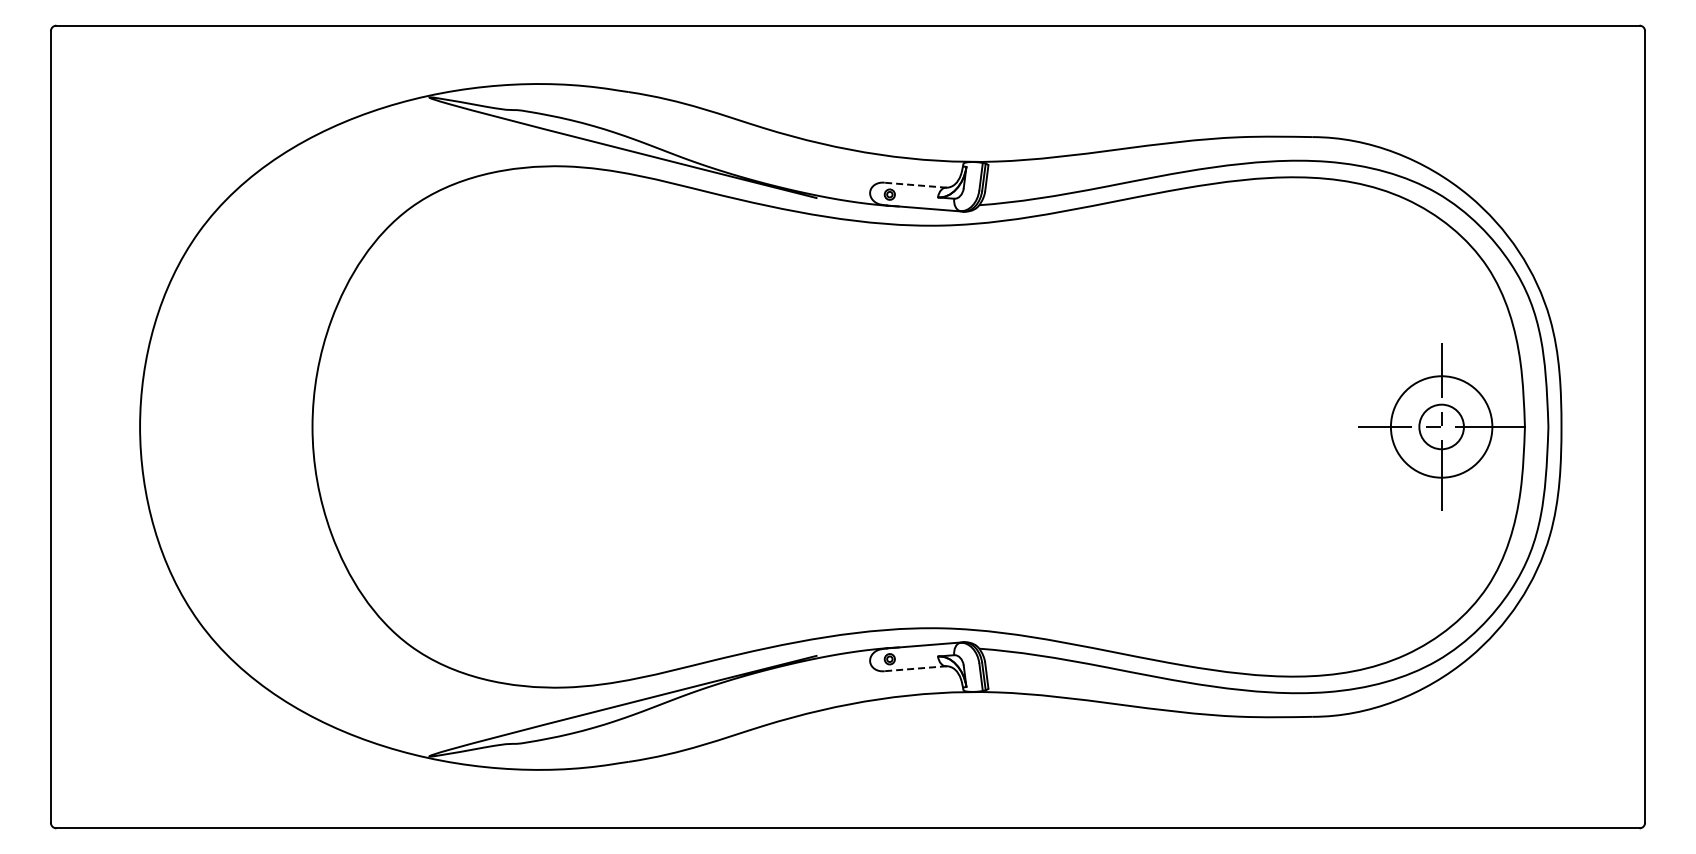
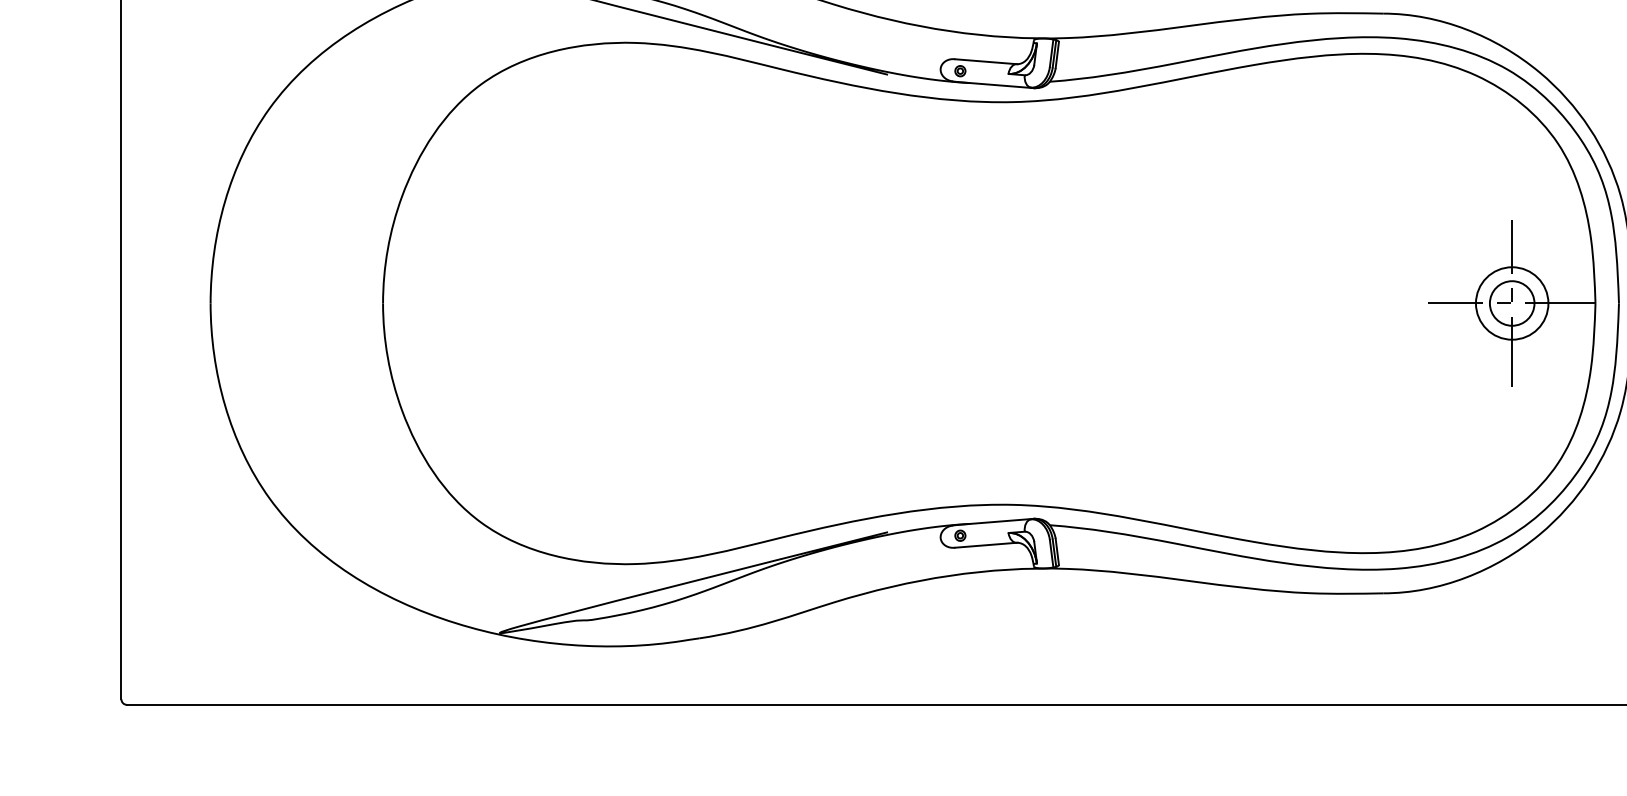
line: (915, 185) -> (986, 62), dashed -> solid
circle: (1441, 426) -> (1512, 303), size x0.71
line: (915, 668) -> (986, 545), dashed -> solid

